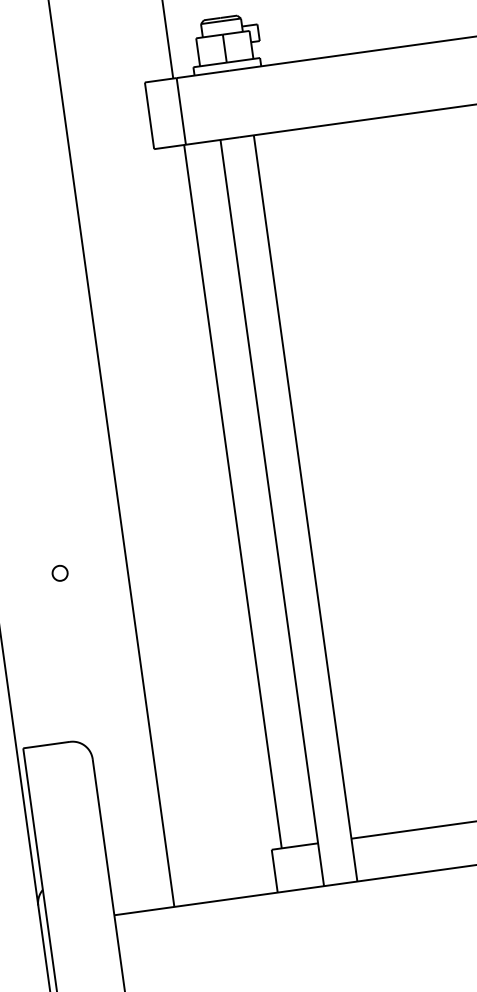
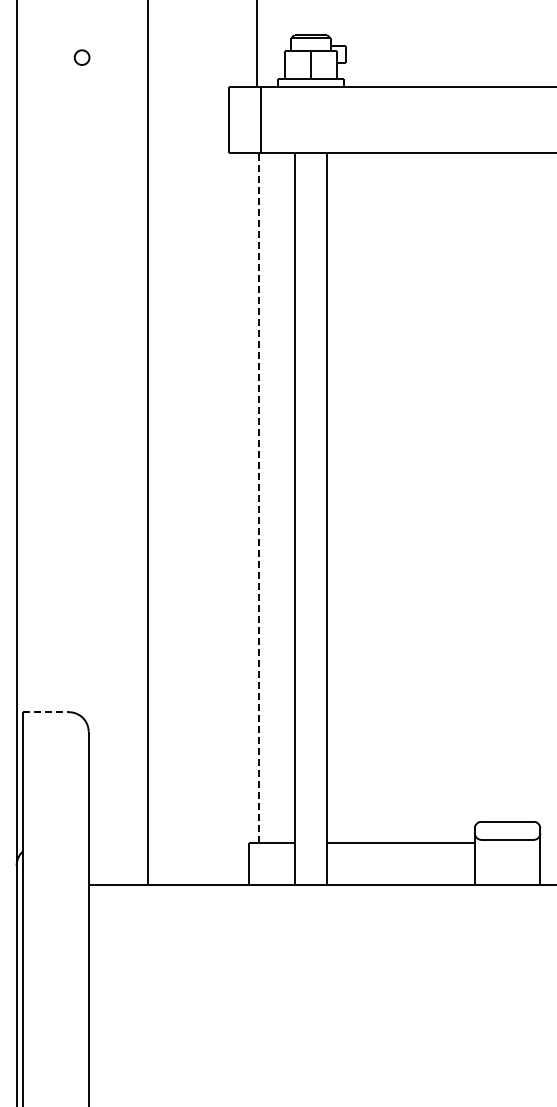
line: (232, 496) -> (258, 497), solid -> dashed
part: (59, 573) -> (81, 548), removed
line: (47, 745) -> (46, 712), solid -> dashed

